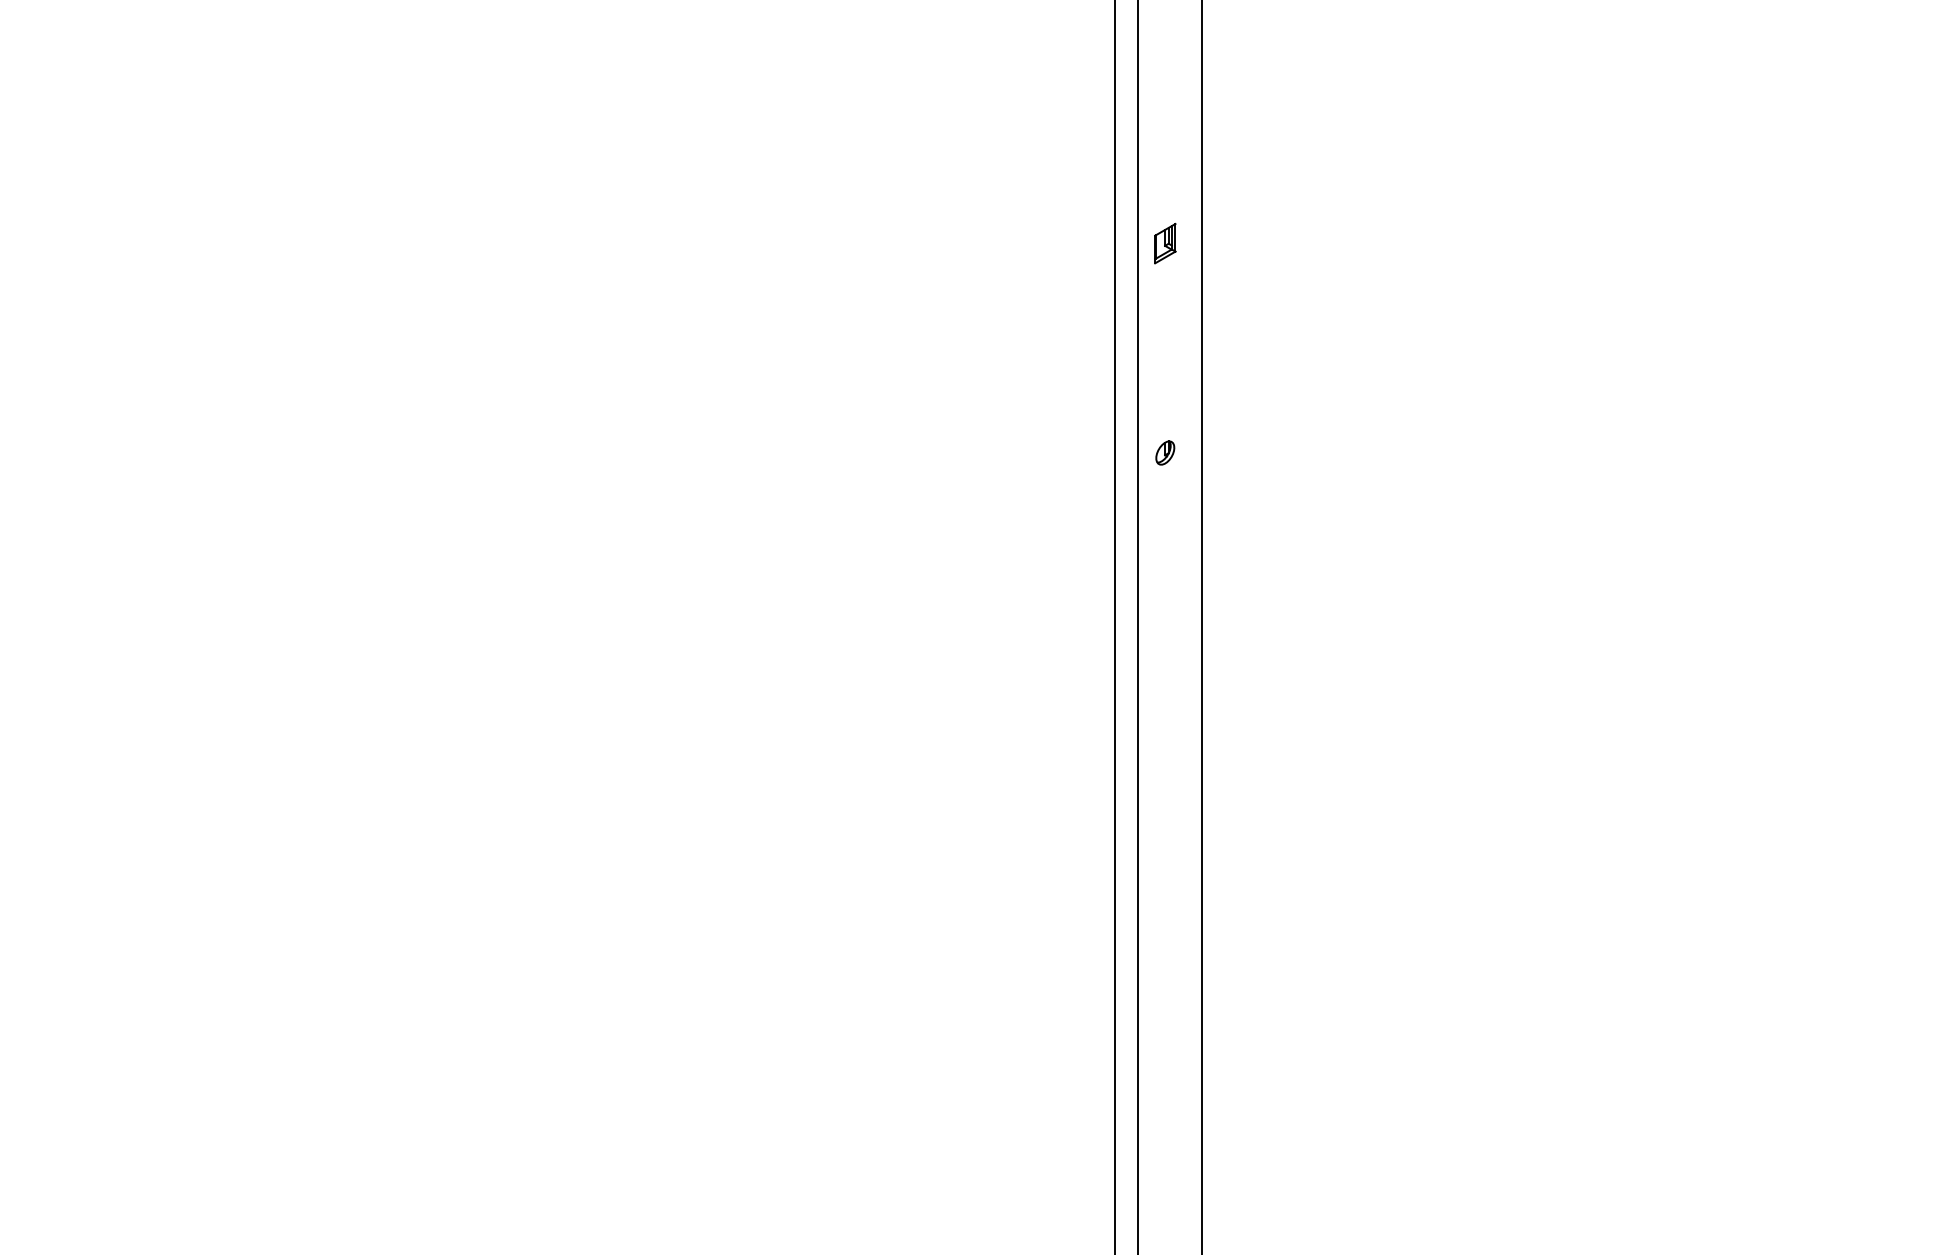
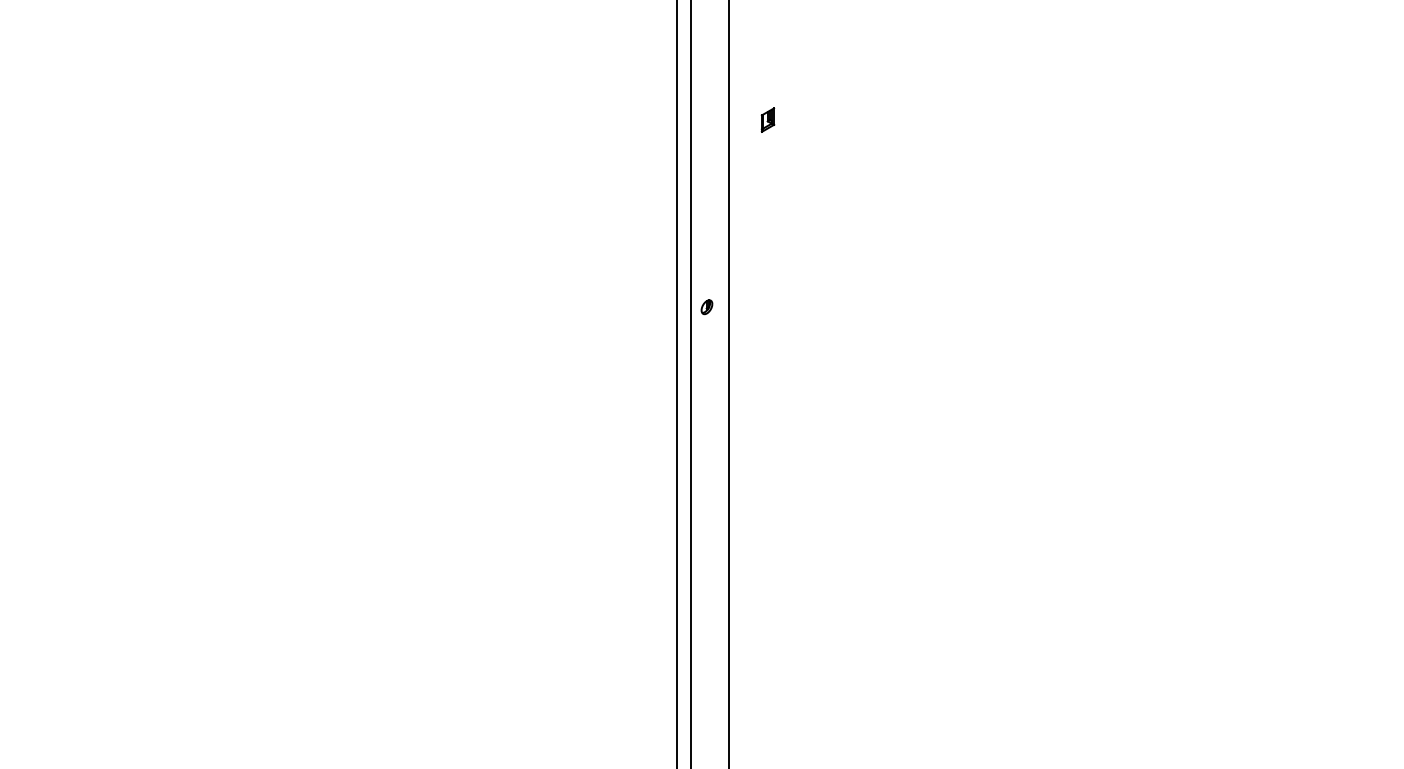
part: (1164, 242) -> (767, 119), moved
part: (1164, 453) -> (706, 307), moved

